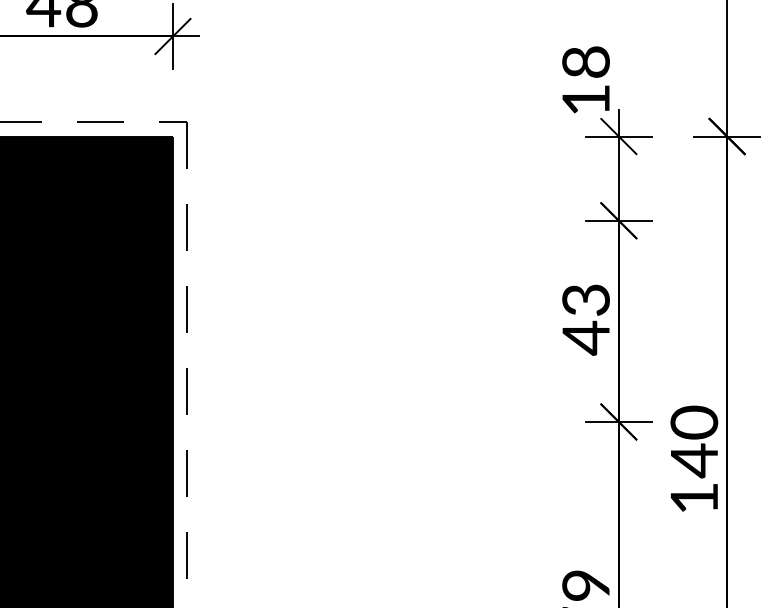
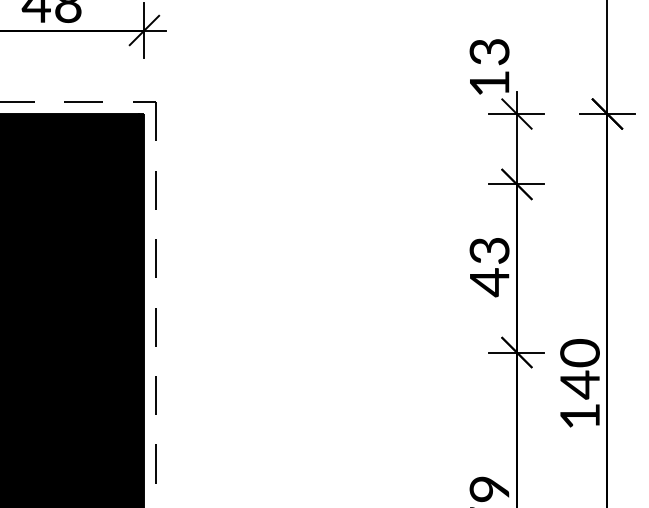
text: (585, 61) -> (489, 51), 18 -> 13

